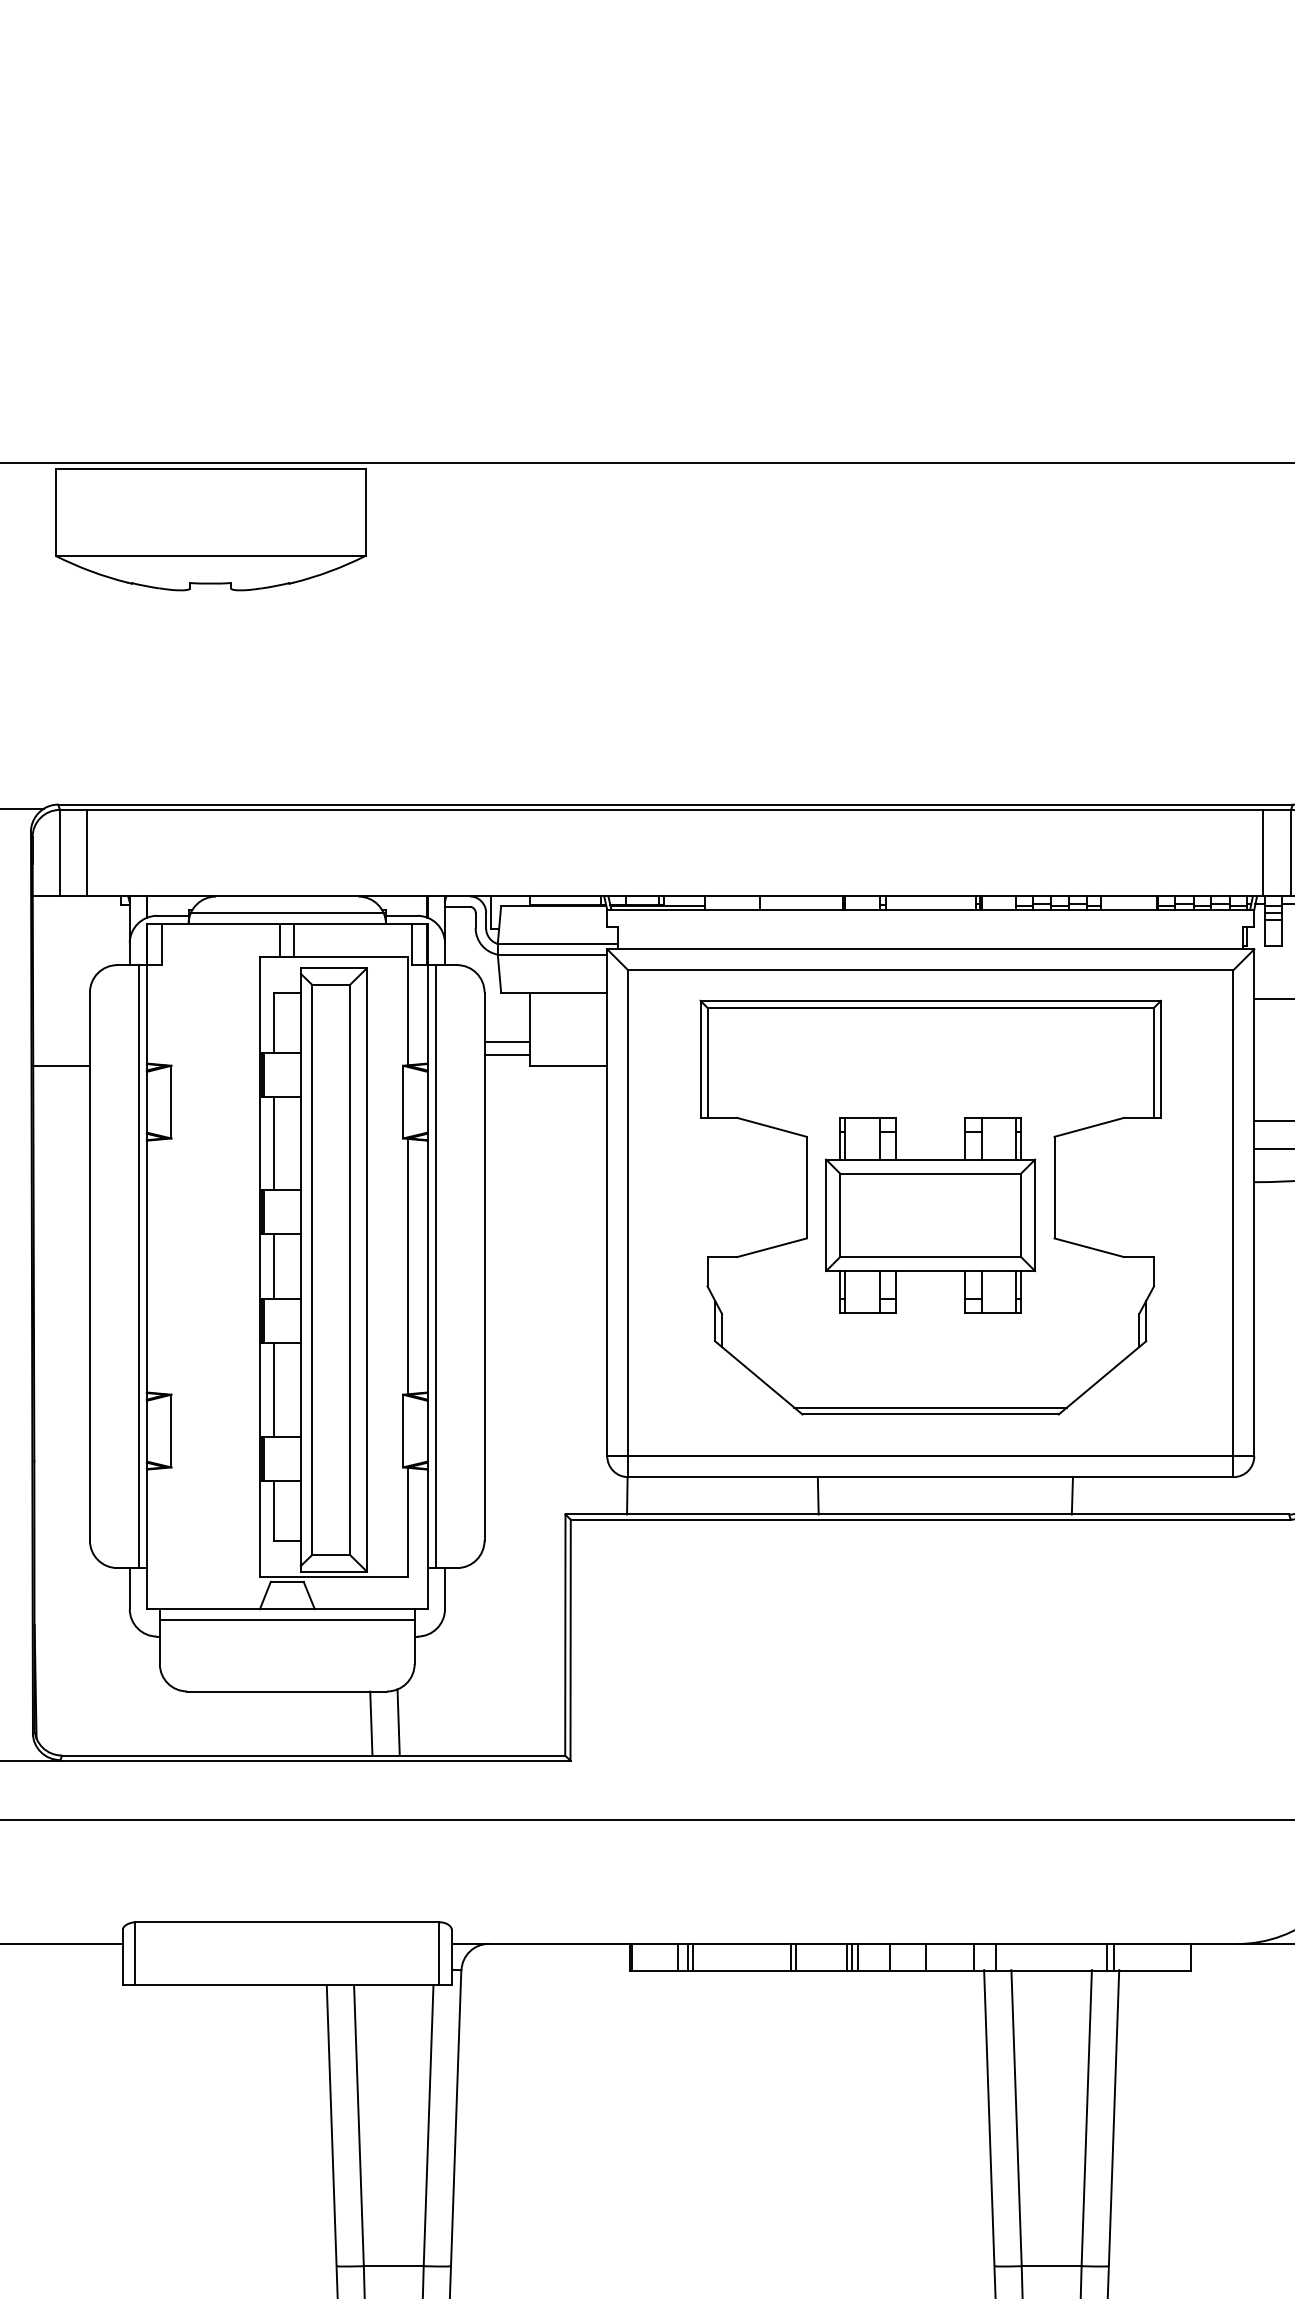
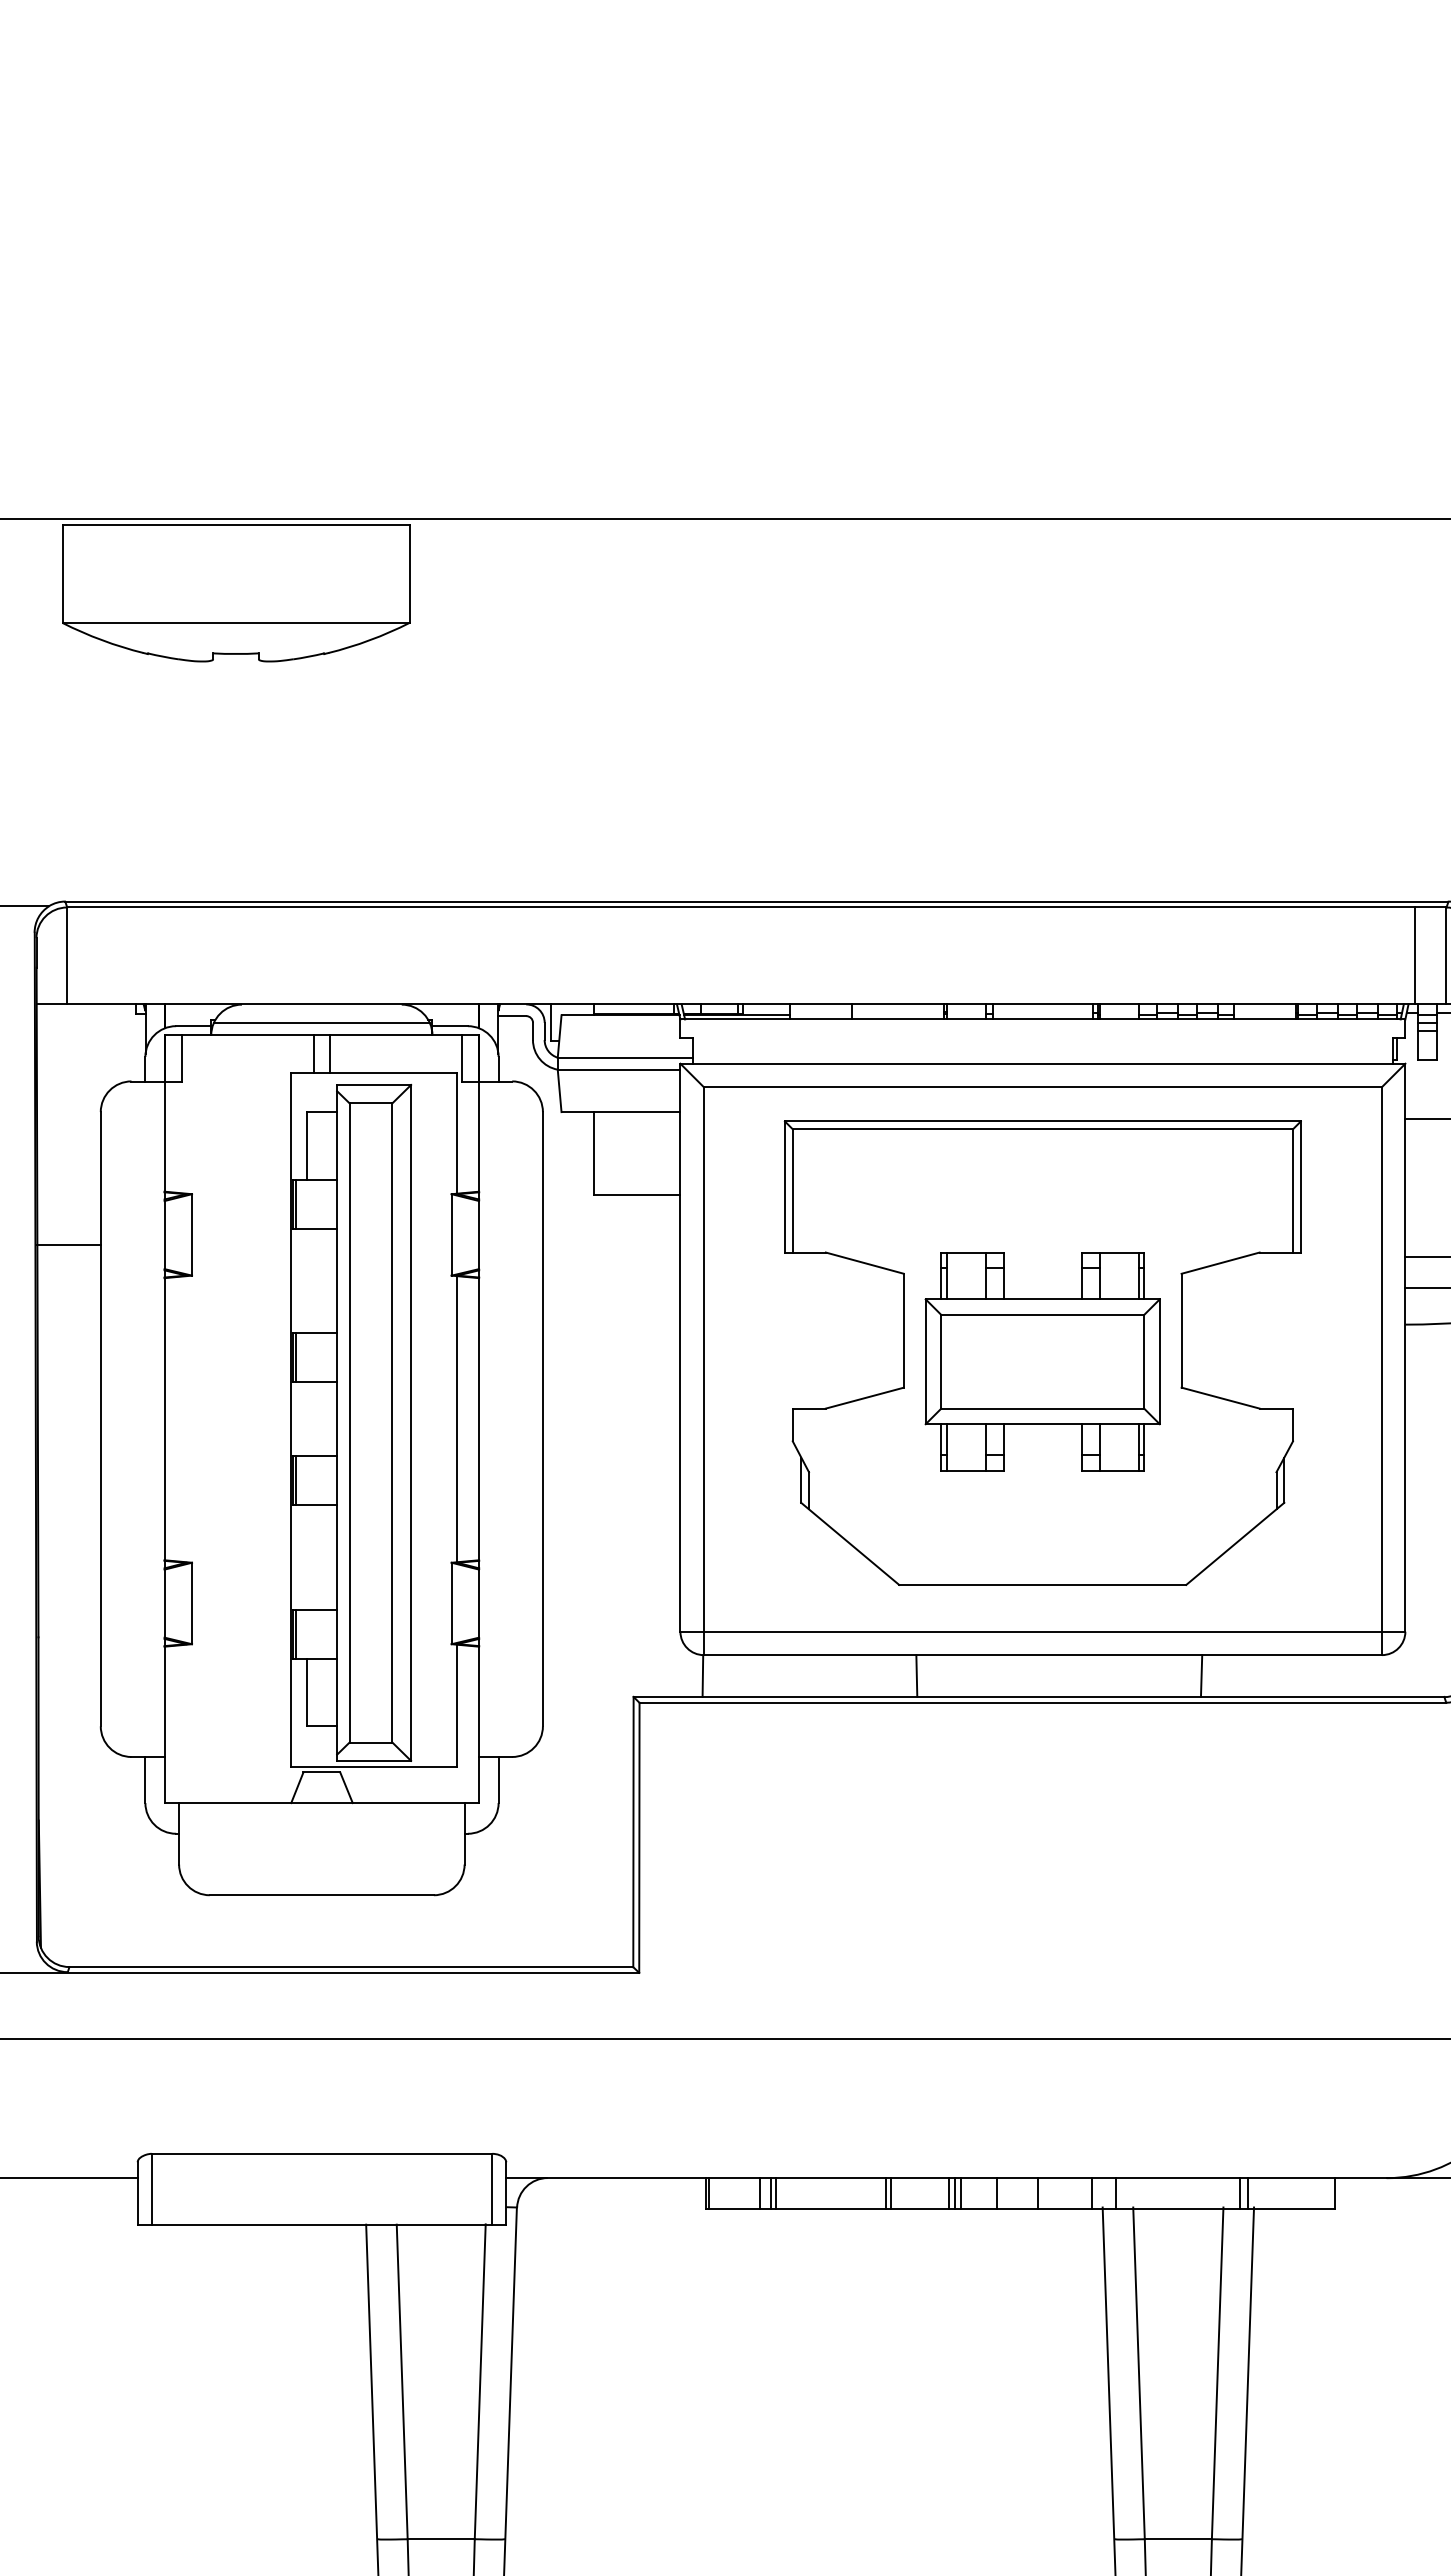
line: (87, 852) -> (97, 955), removed
line: (507, 1041) -> (568, 1167), removed
line: (507, 1055) -> (568, 1182), removed
line: (61, 1066) -> (68, 1244), moved
line: (273, 1142) -> (306, 1280), removed
line: (138, 1266) -> (155, 1419), removed
line: (273, 1266) -> (306, 1419), removed
line: (435, 1266) -> (488, 1419), removed
line: (273, 1390) -> (306, 1557), removed
line: (930, 1407) -> (1042, 1577), removed
line: (286, 1620) -> (321, 1815), removed
line: (398, 1722) -> (446, 1929), removed
line: (370, 1723) -> (415, 1931), removed

